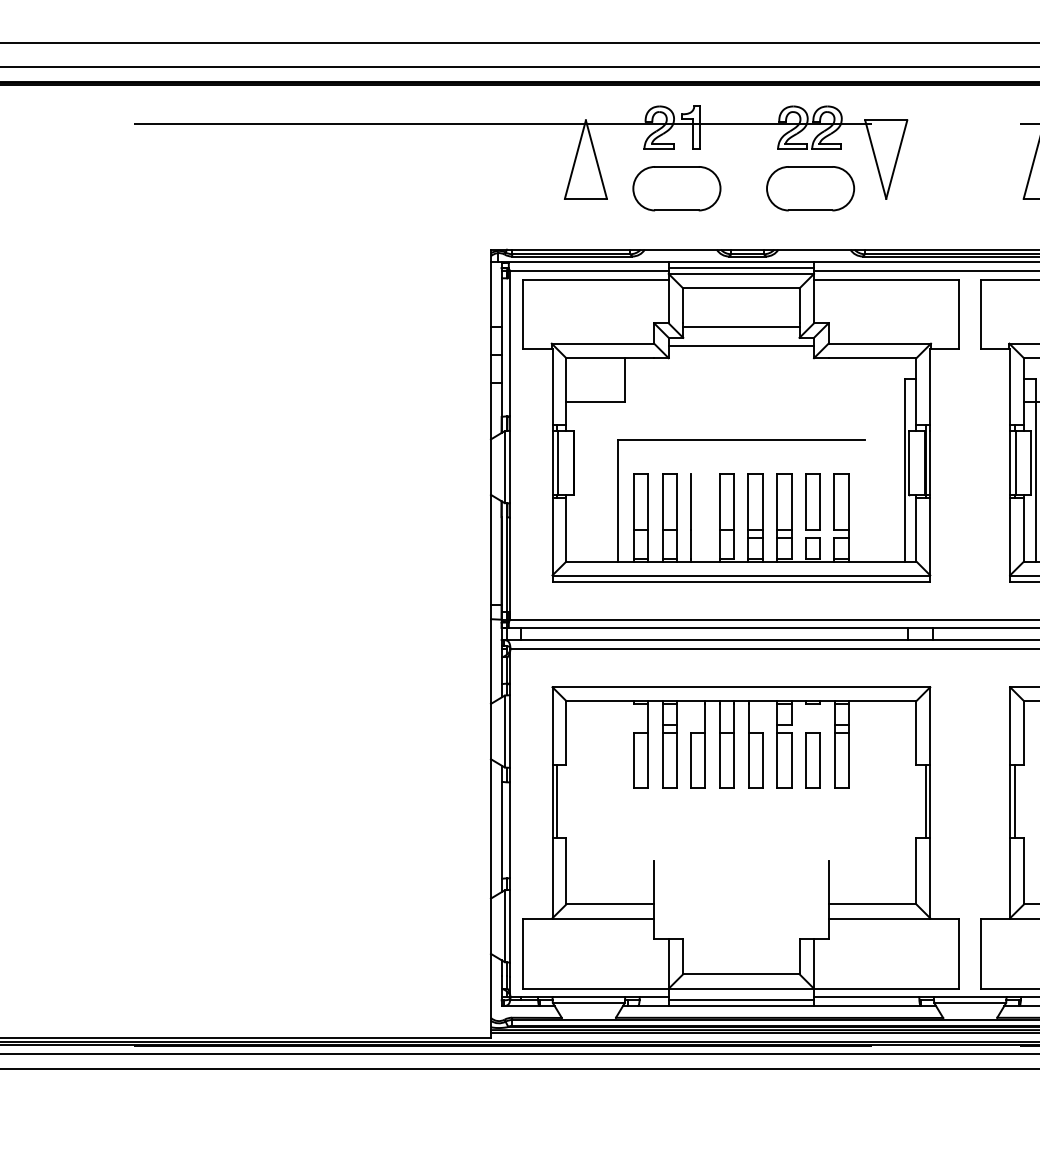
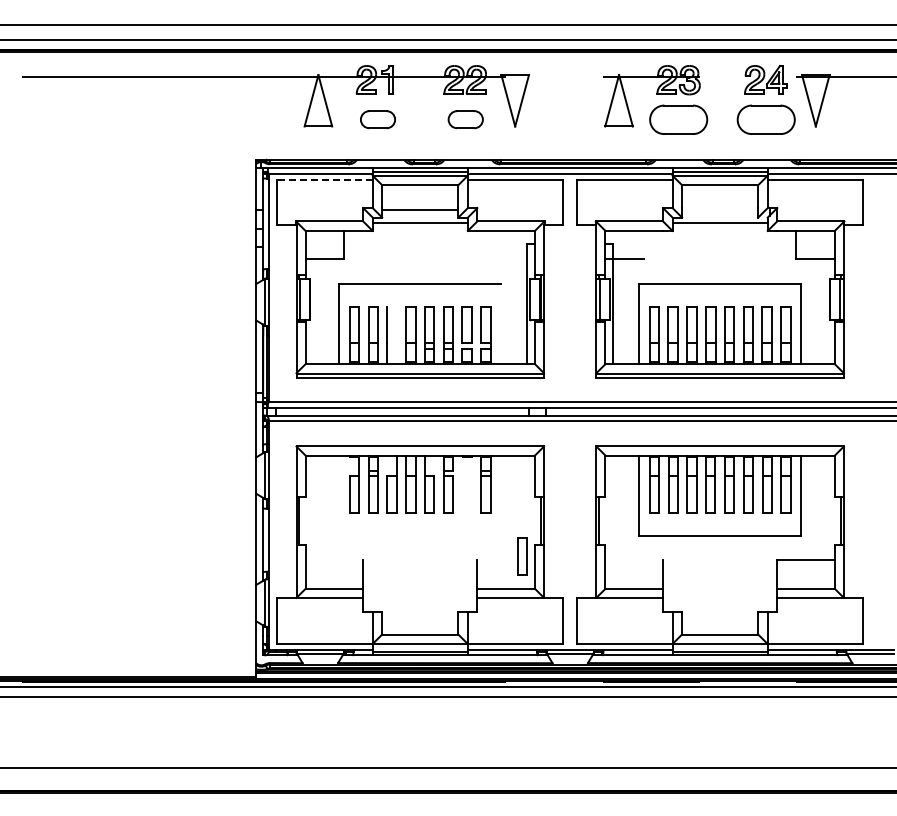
part: (676, 188) -> (377, 119), size x0.6
part: (810, 188) -> (465, 119), size x0.6
line: (596, 279) -> (325, 179), solid -> dashed
part: (813, 760) -> (522, 556), moved

